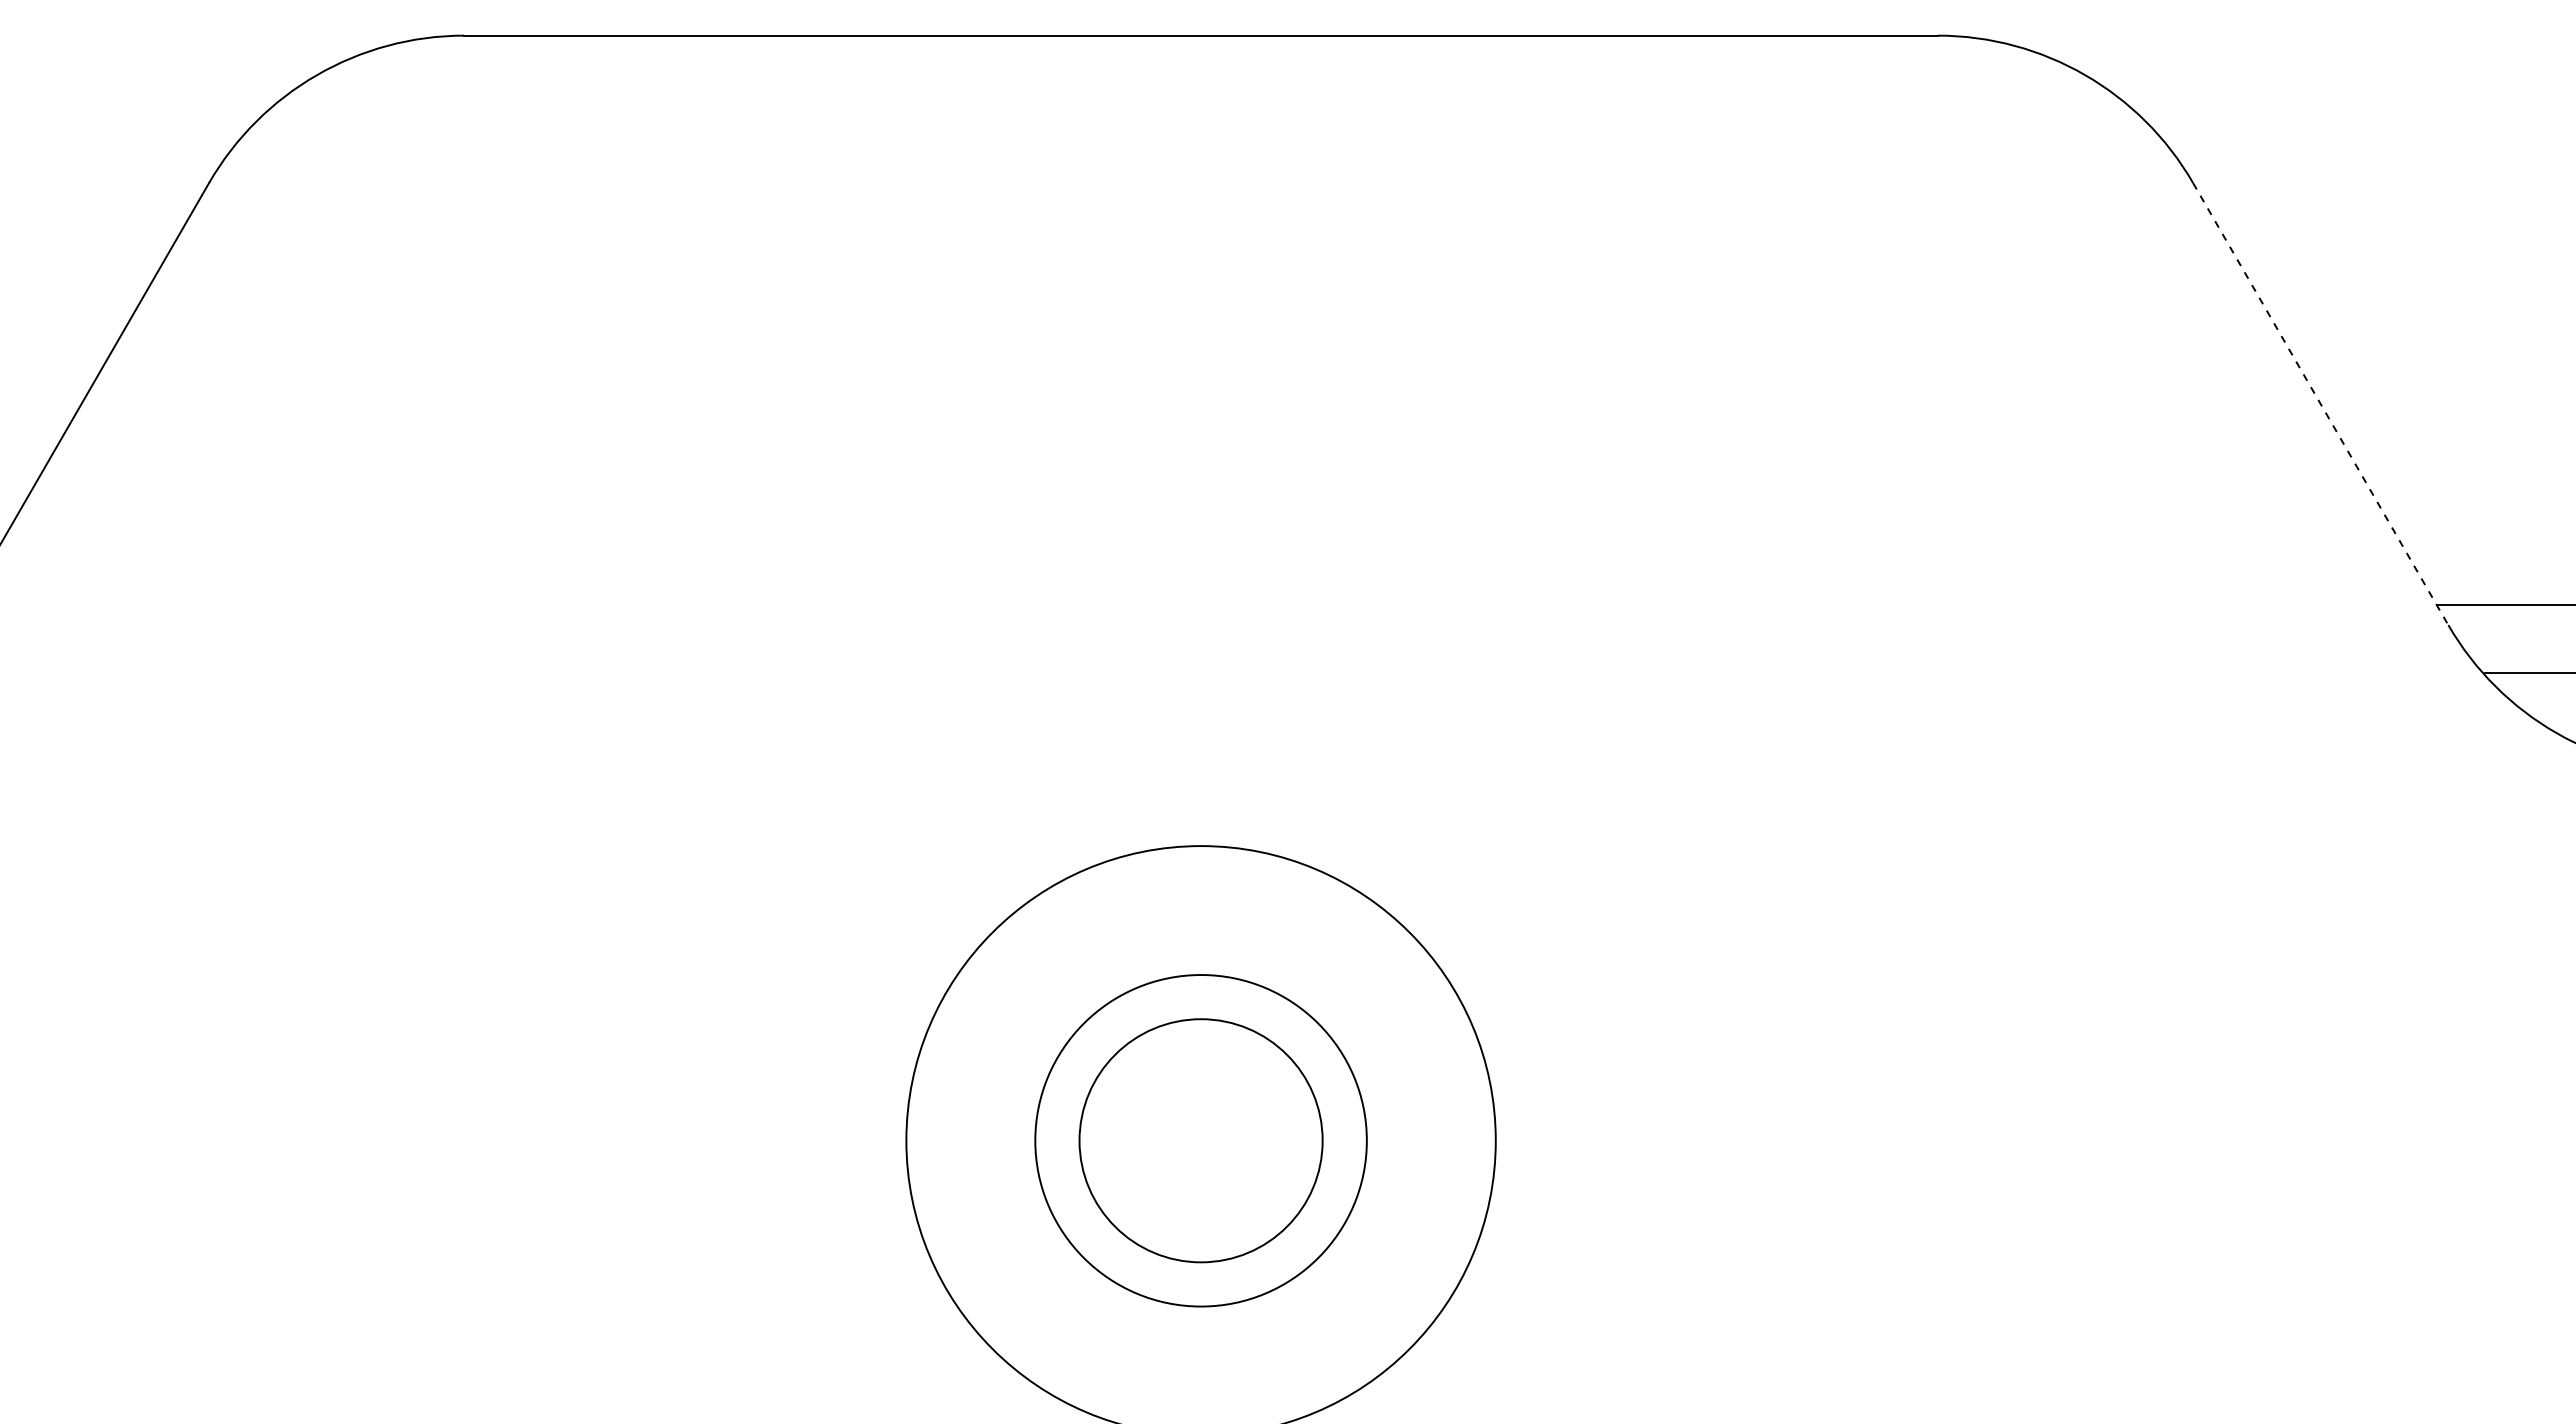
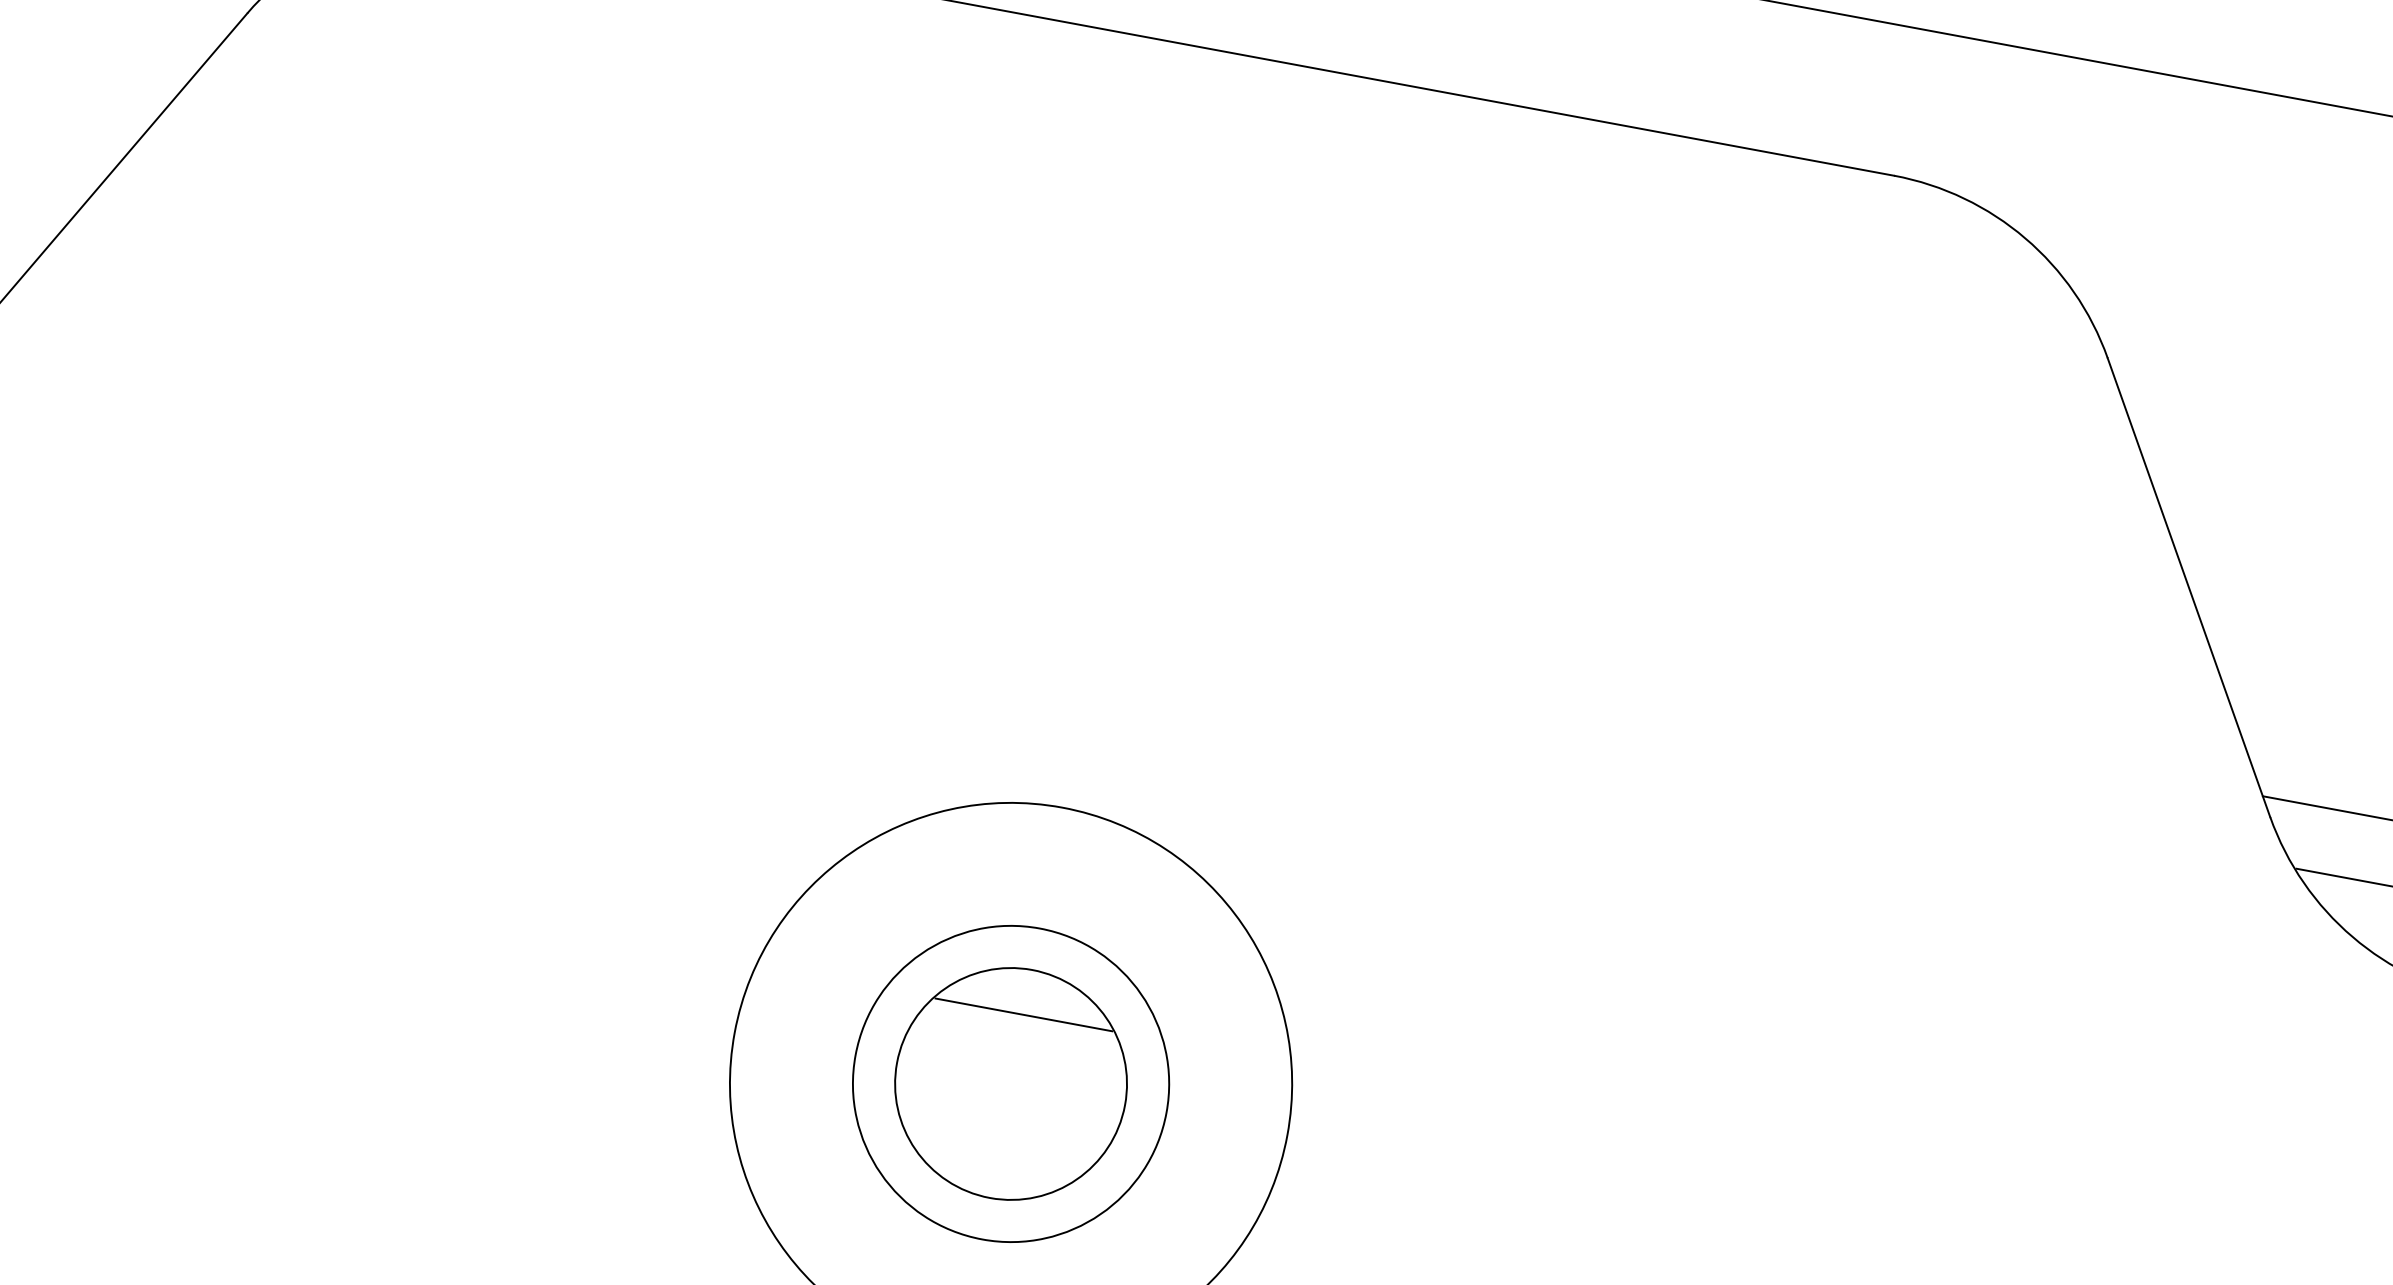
line: (2320, 404) -> (2188, 588), dashed -> solid
line: (1200, 1067) -> (1023, 1015), added

